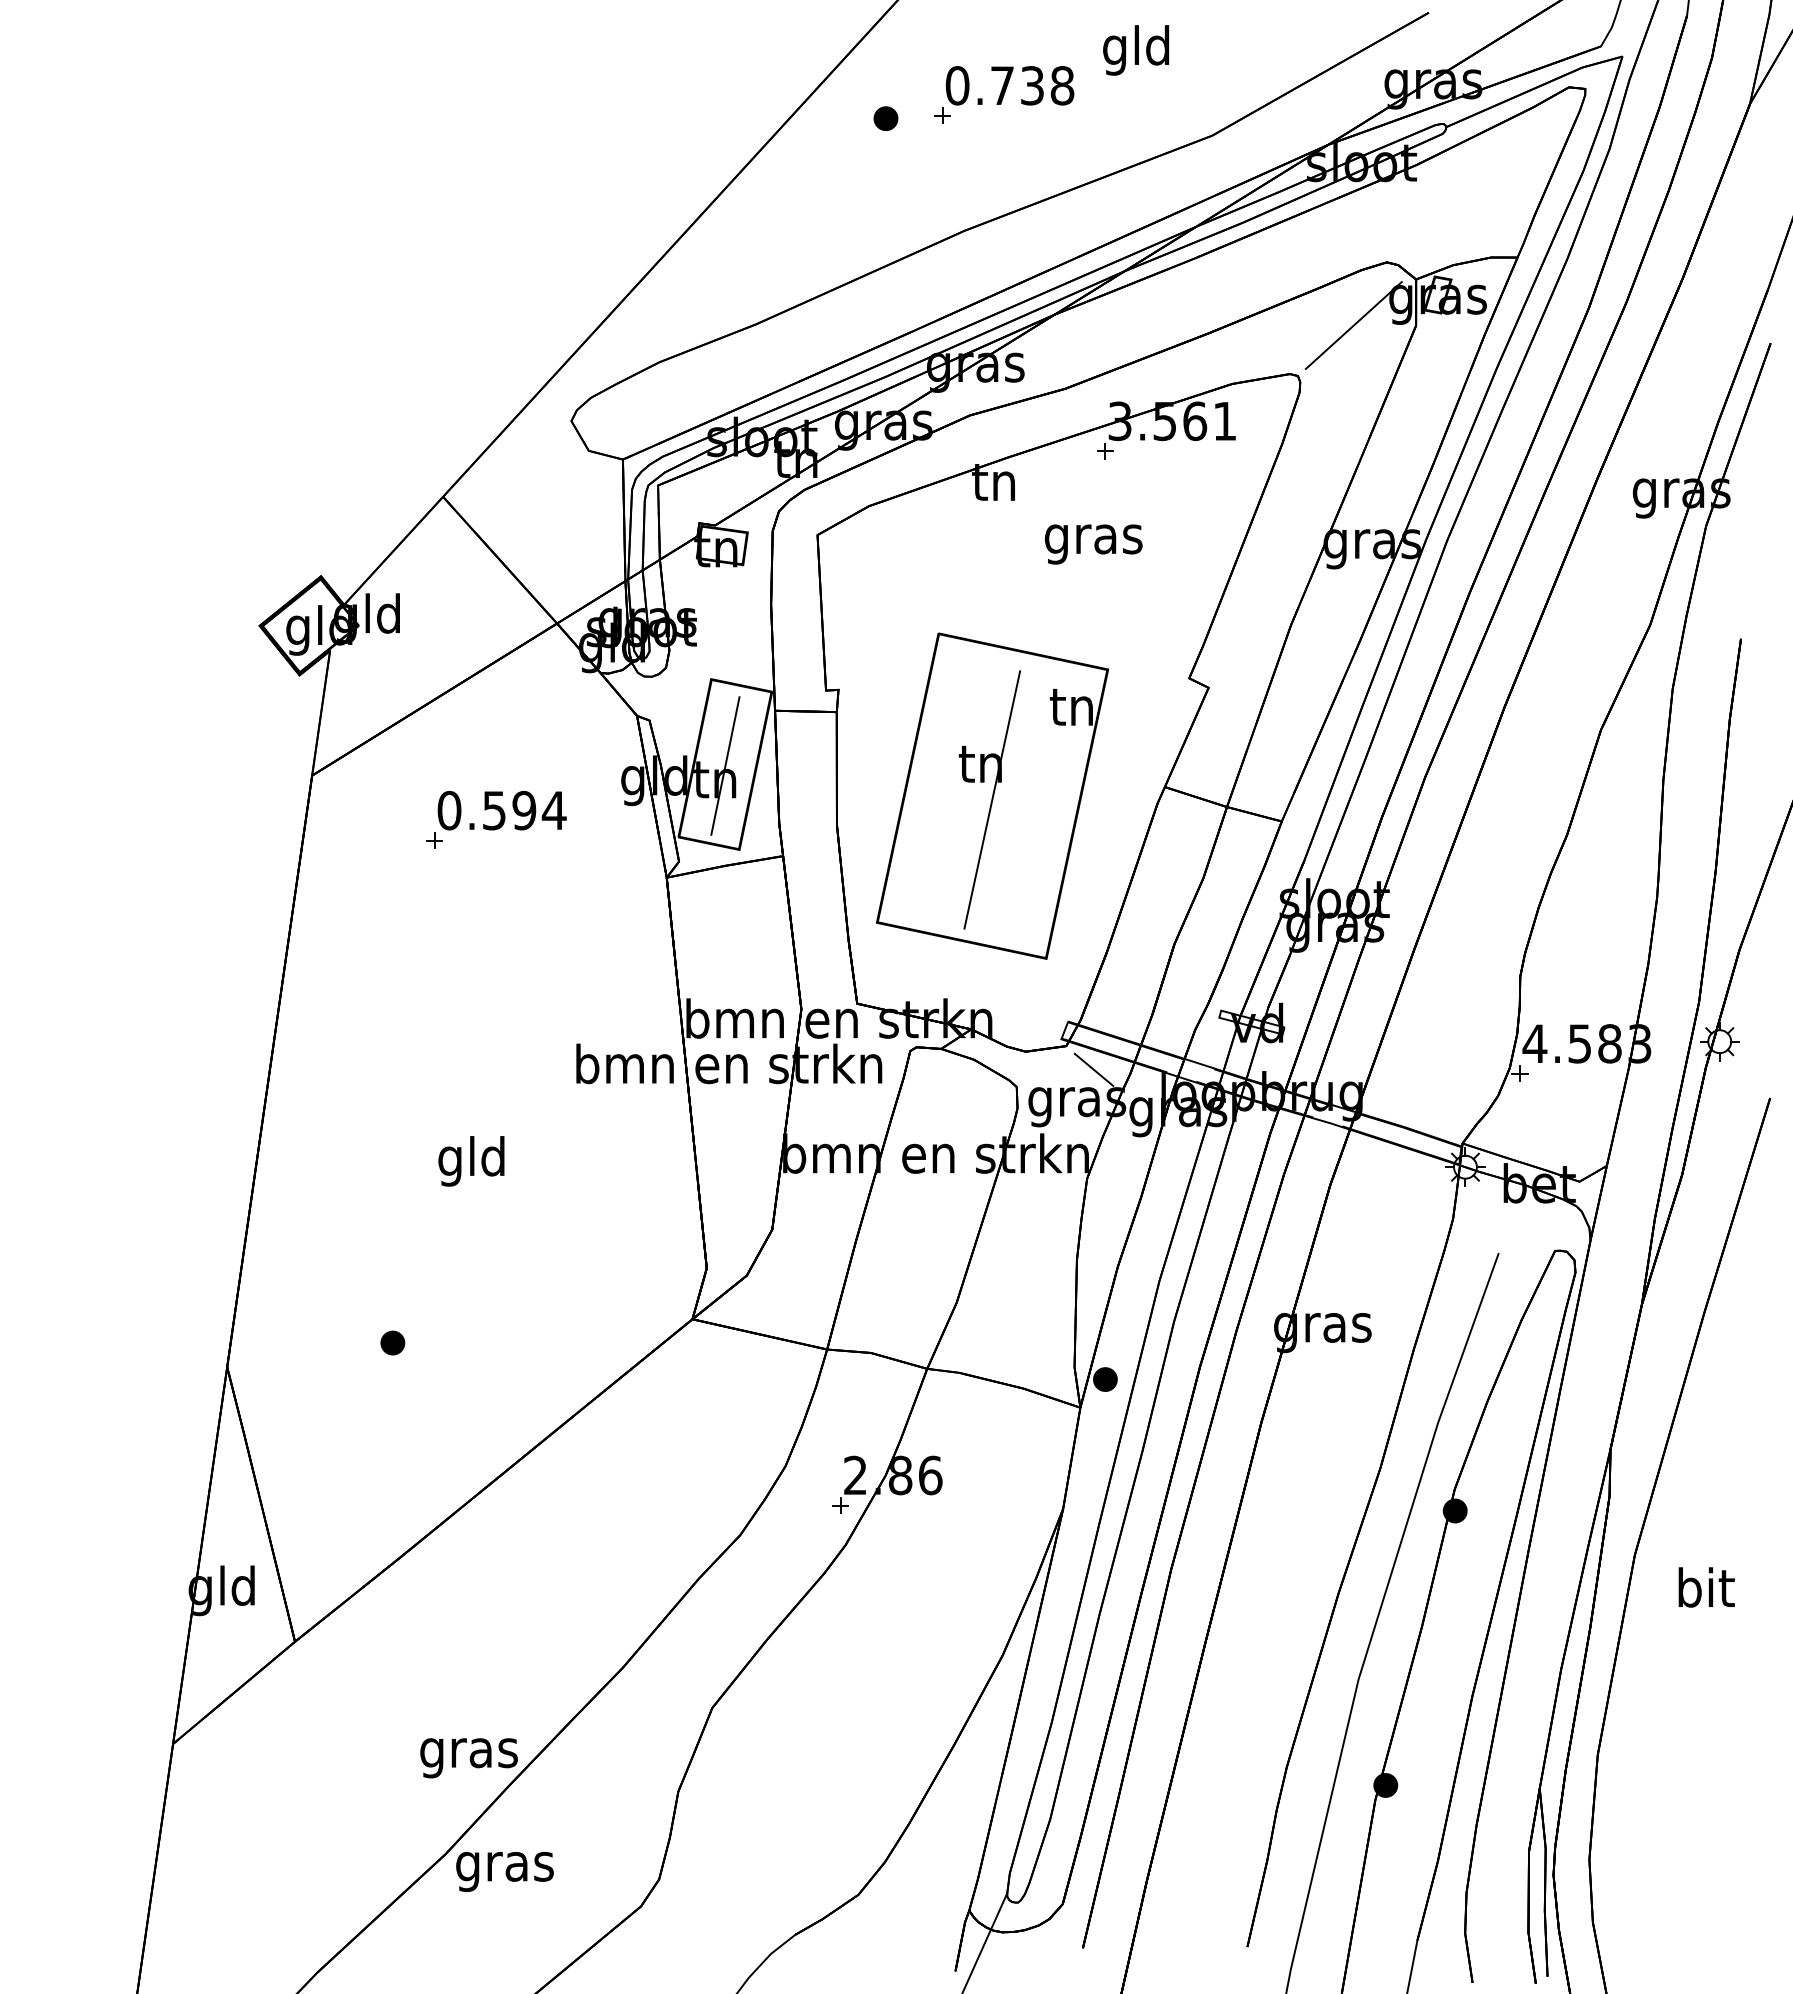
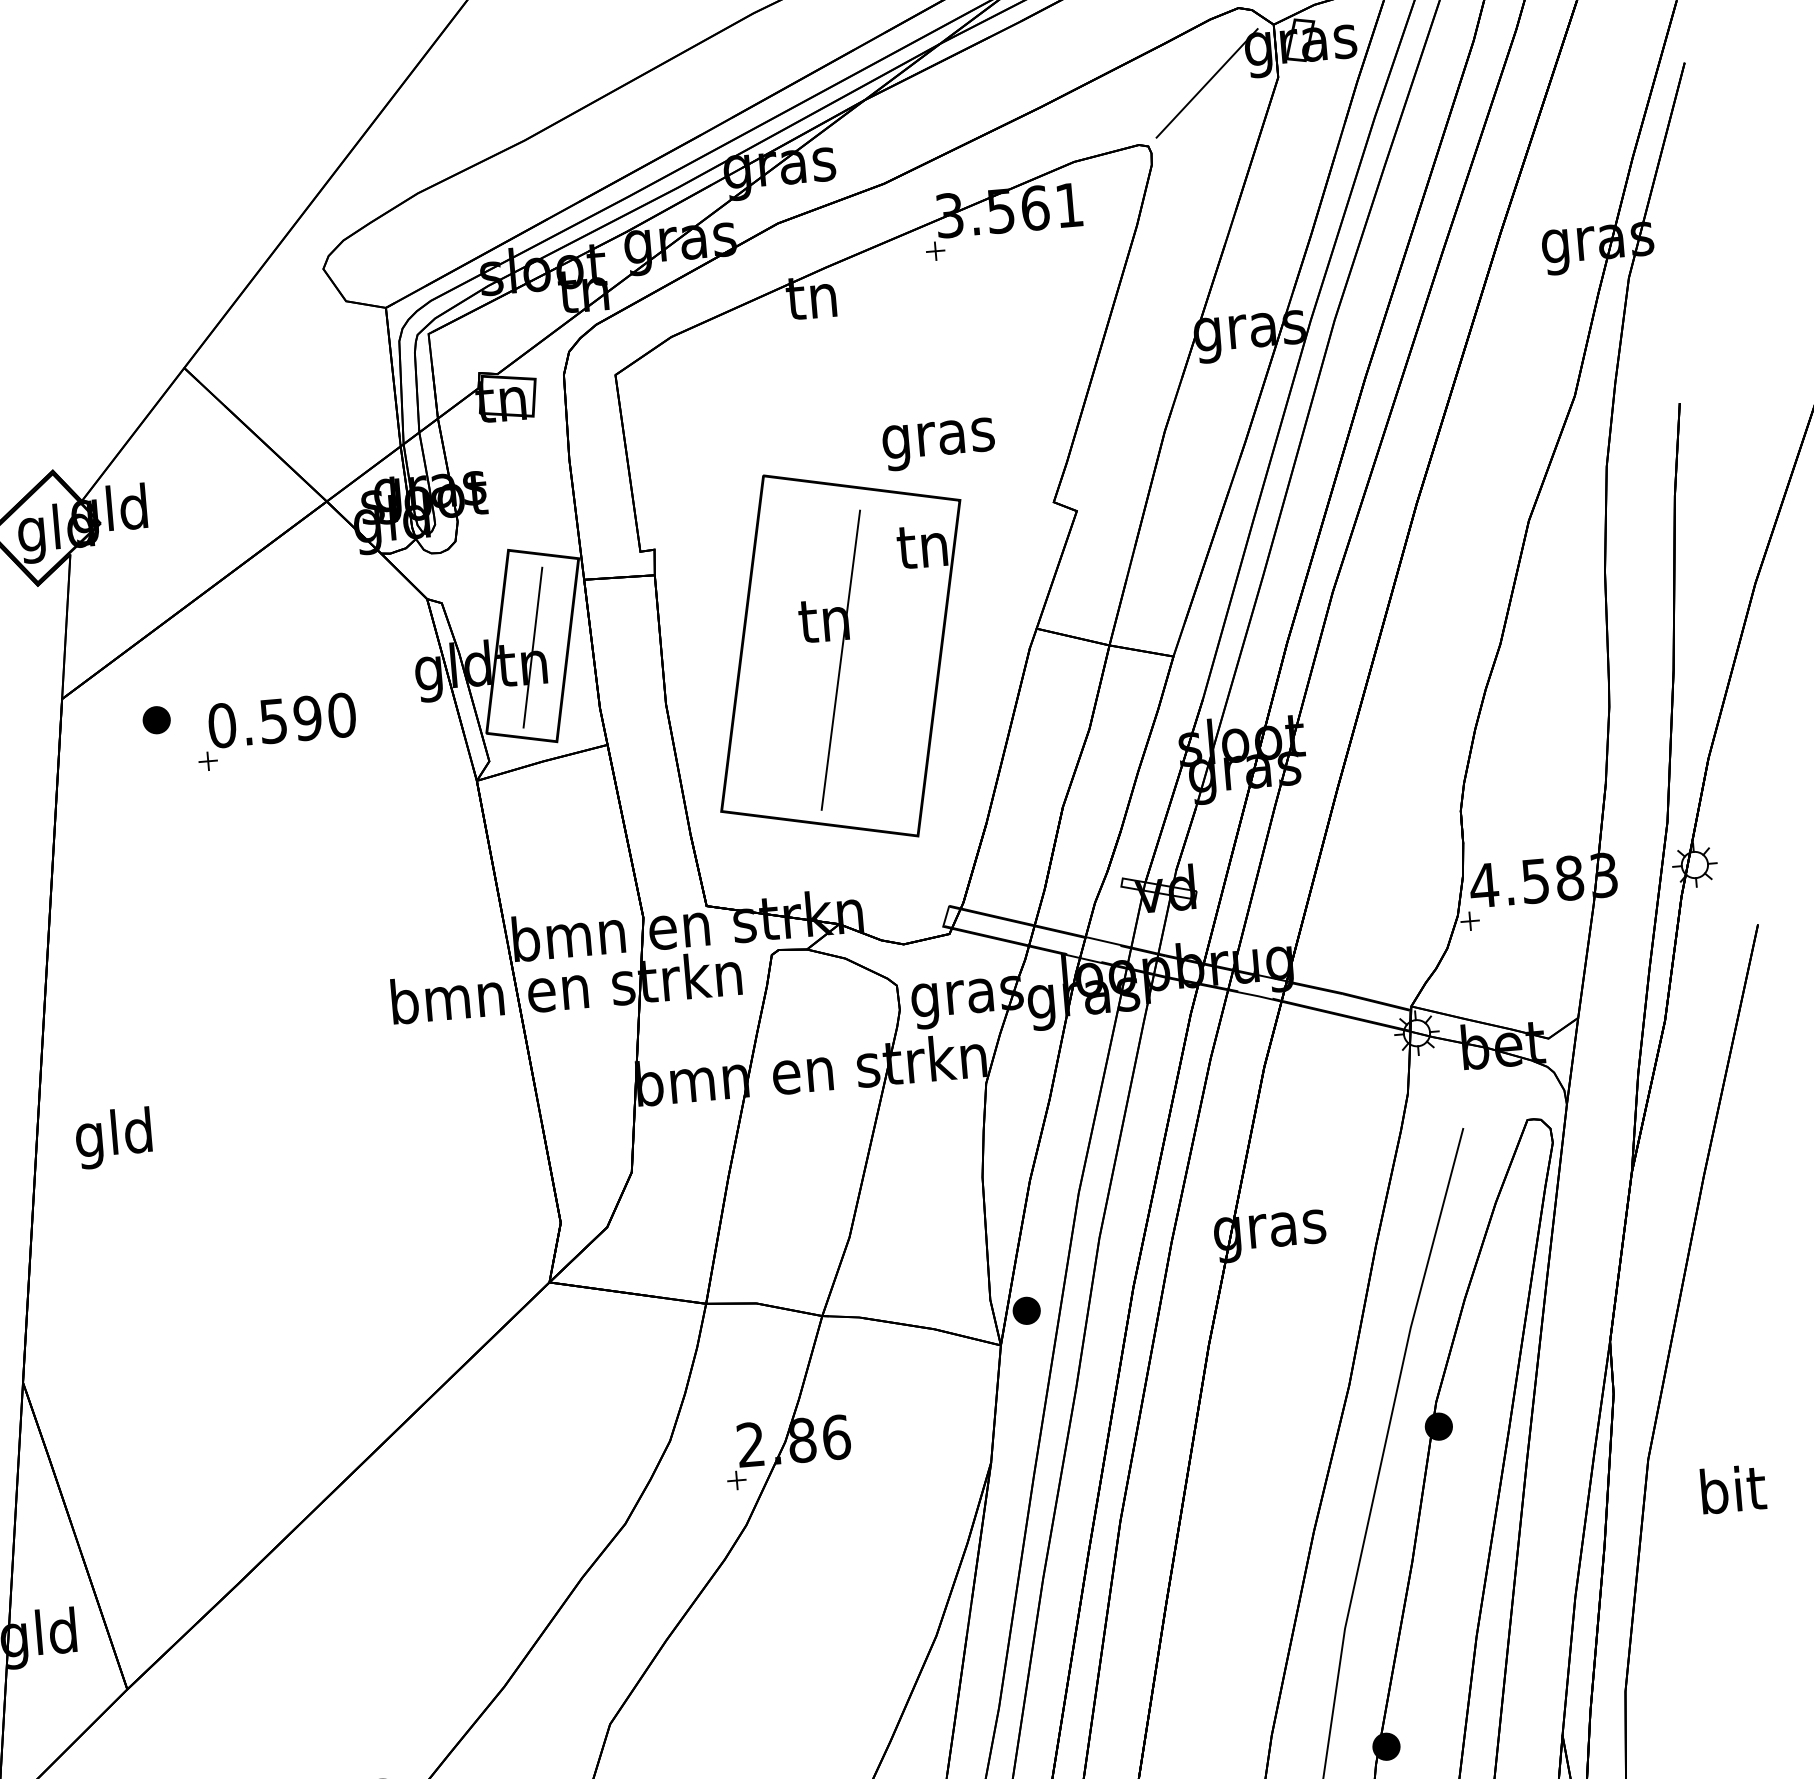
text: (1093, 544) -> (938, 444), moved
text: (553, 810) -> (341, 715), 0.594 -> 0.590
line: (1093, 1069) -> (982, 958), removed
text: (471, 1161) -> (113, 1138), moved
part: (392, 1342) -> (156, 719), moved

